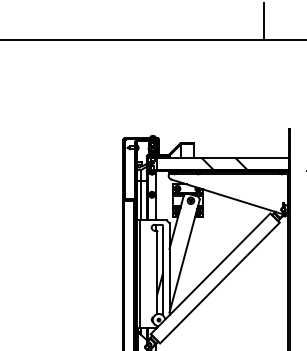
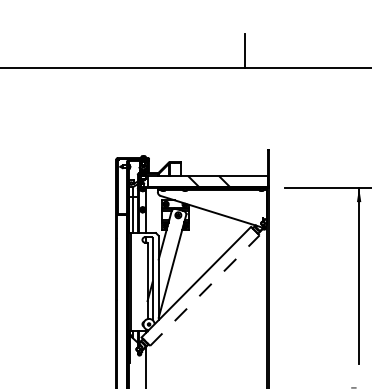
line: (219, 282) -> (204, 290), solid -> dashed

